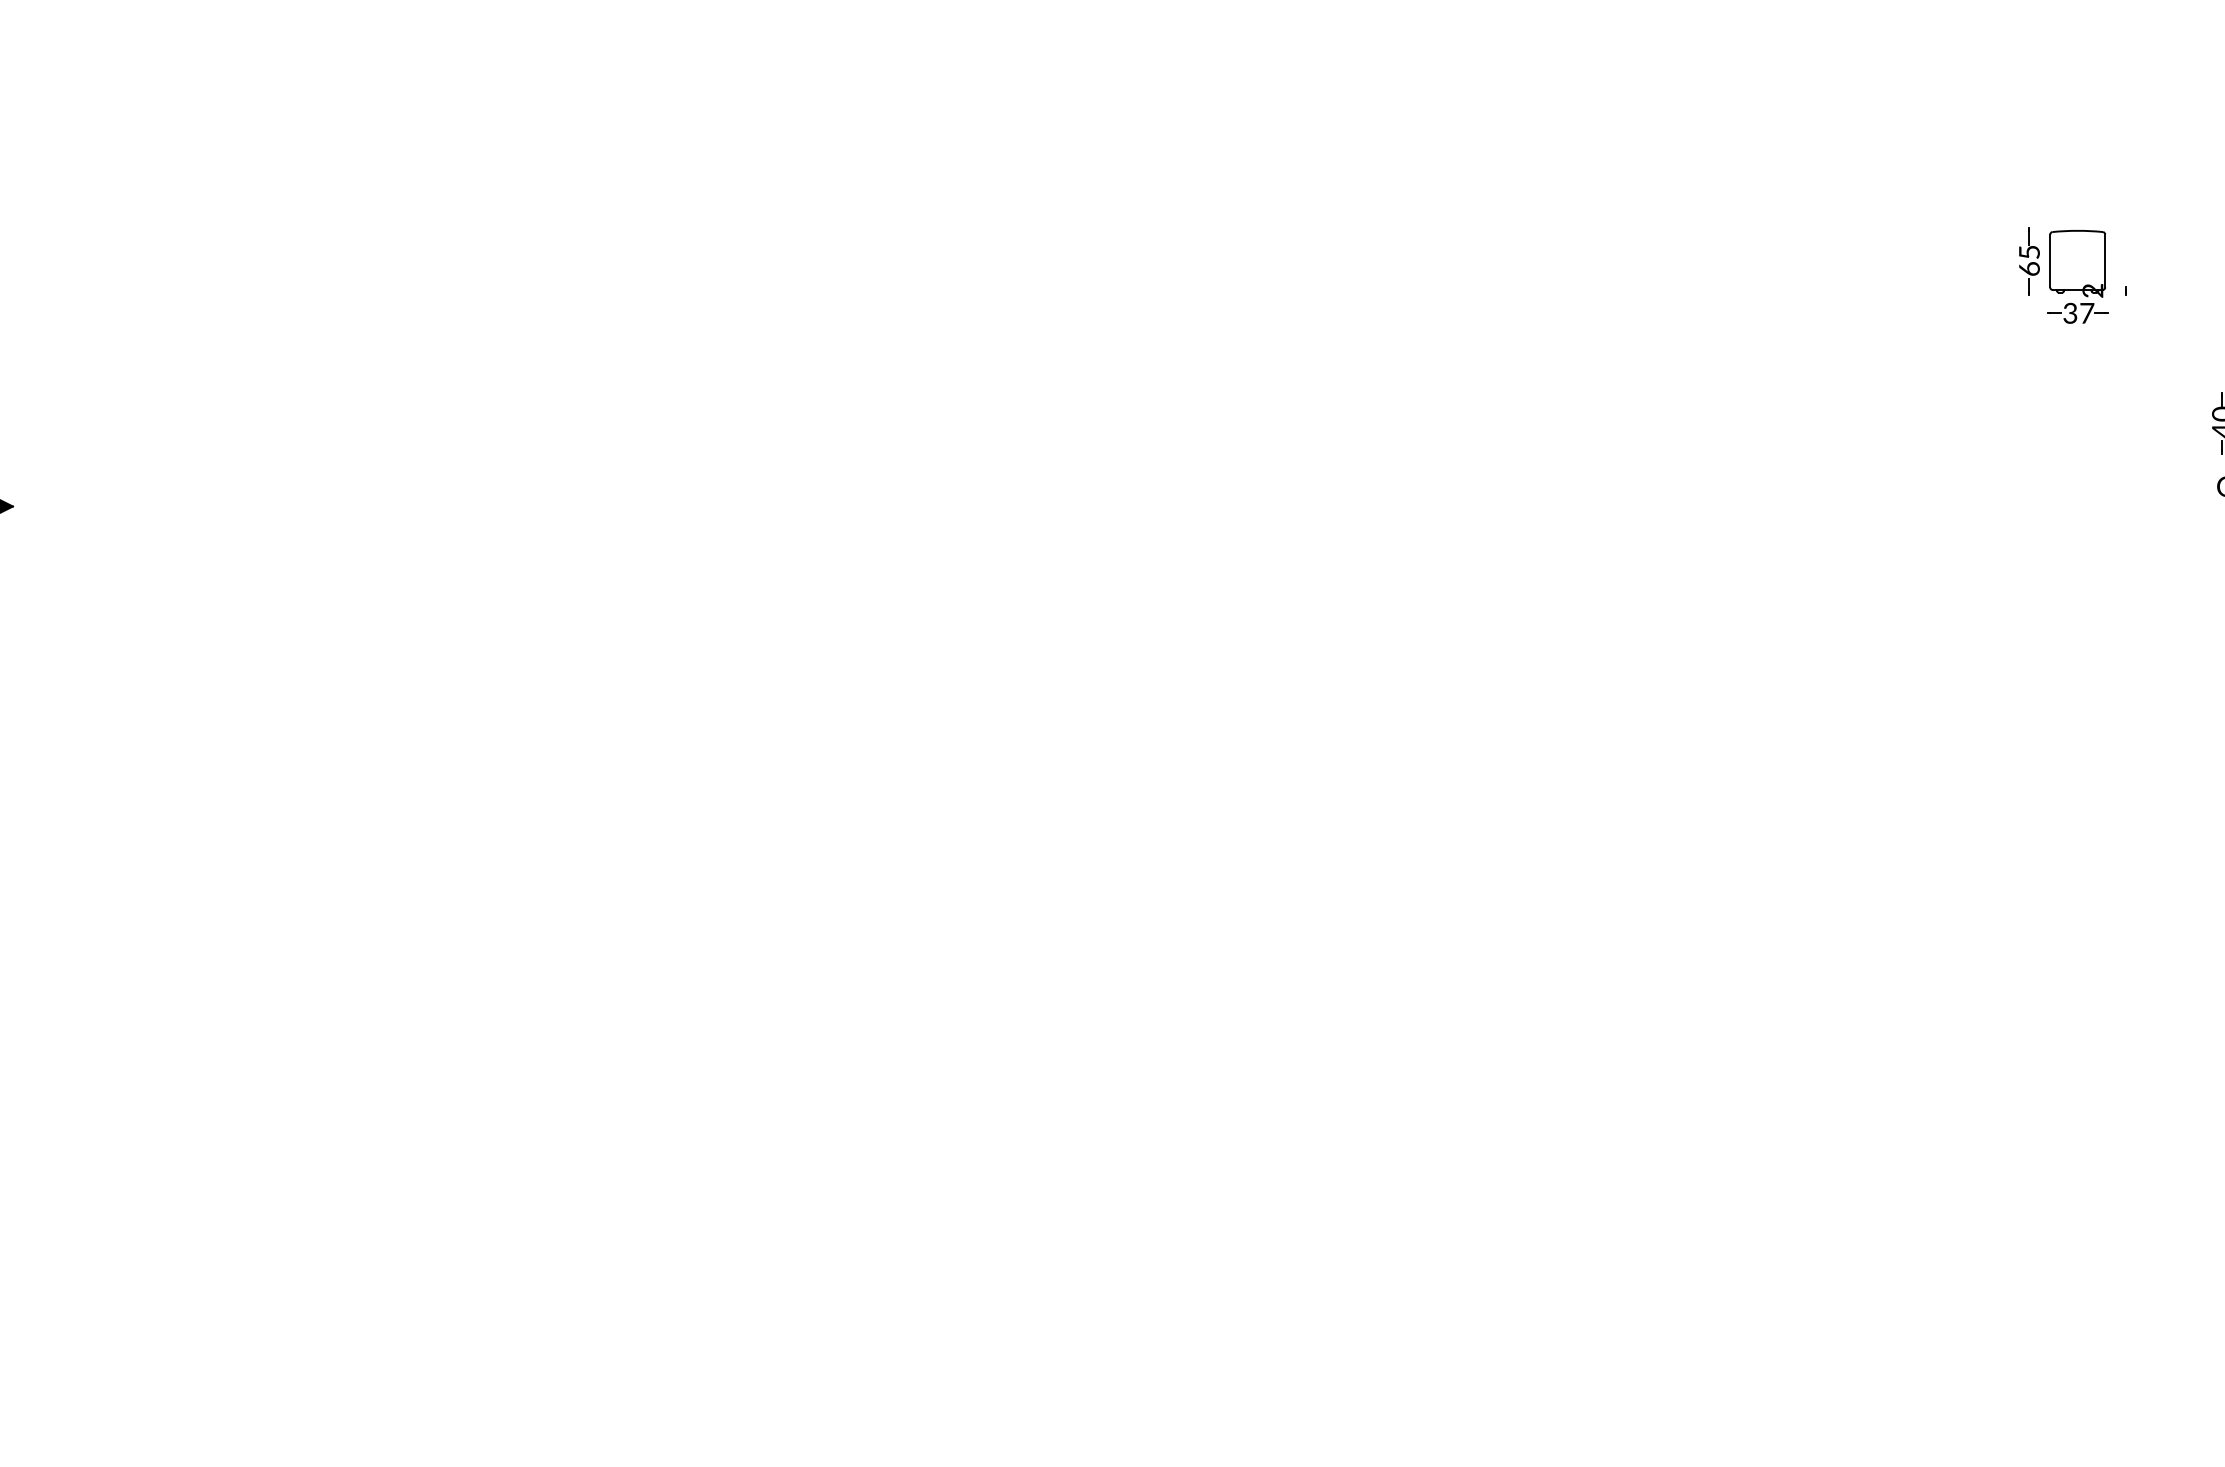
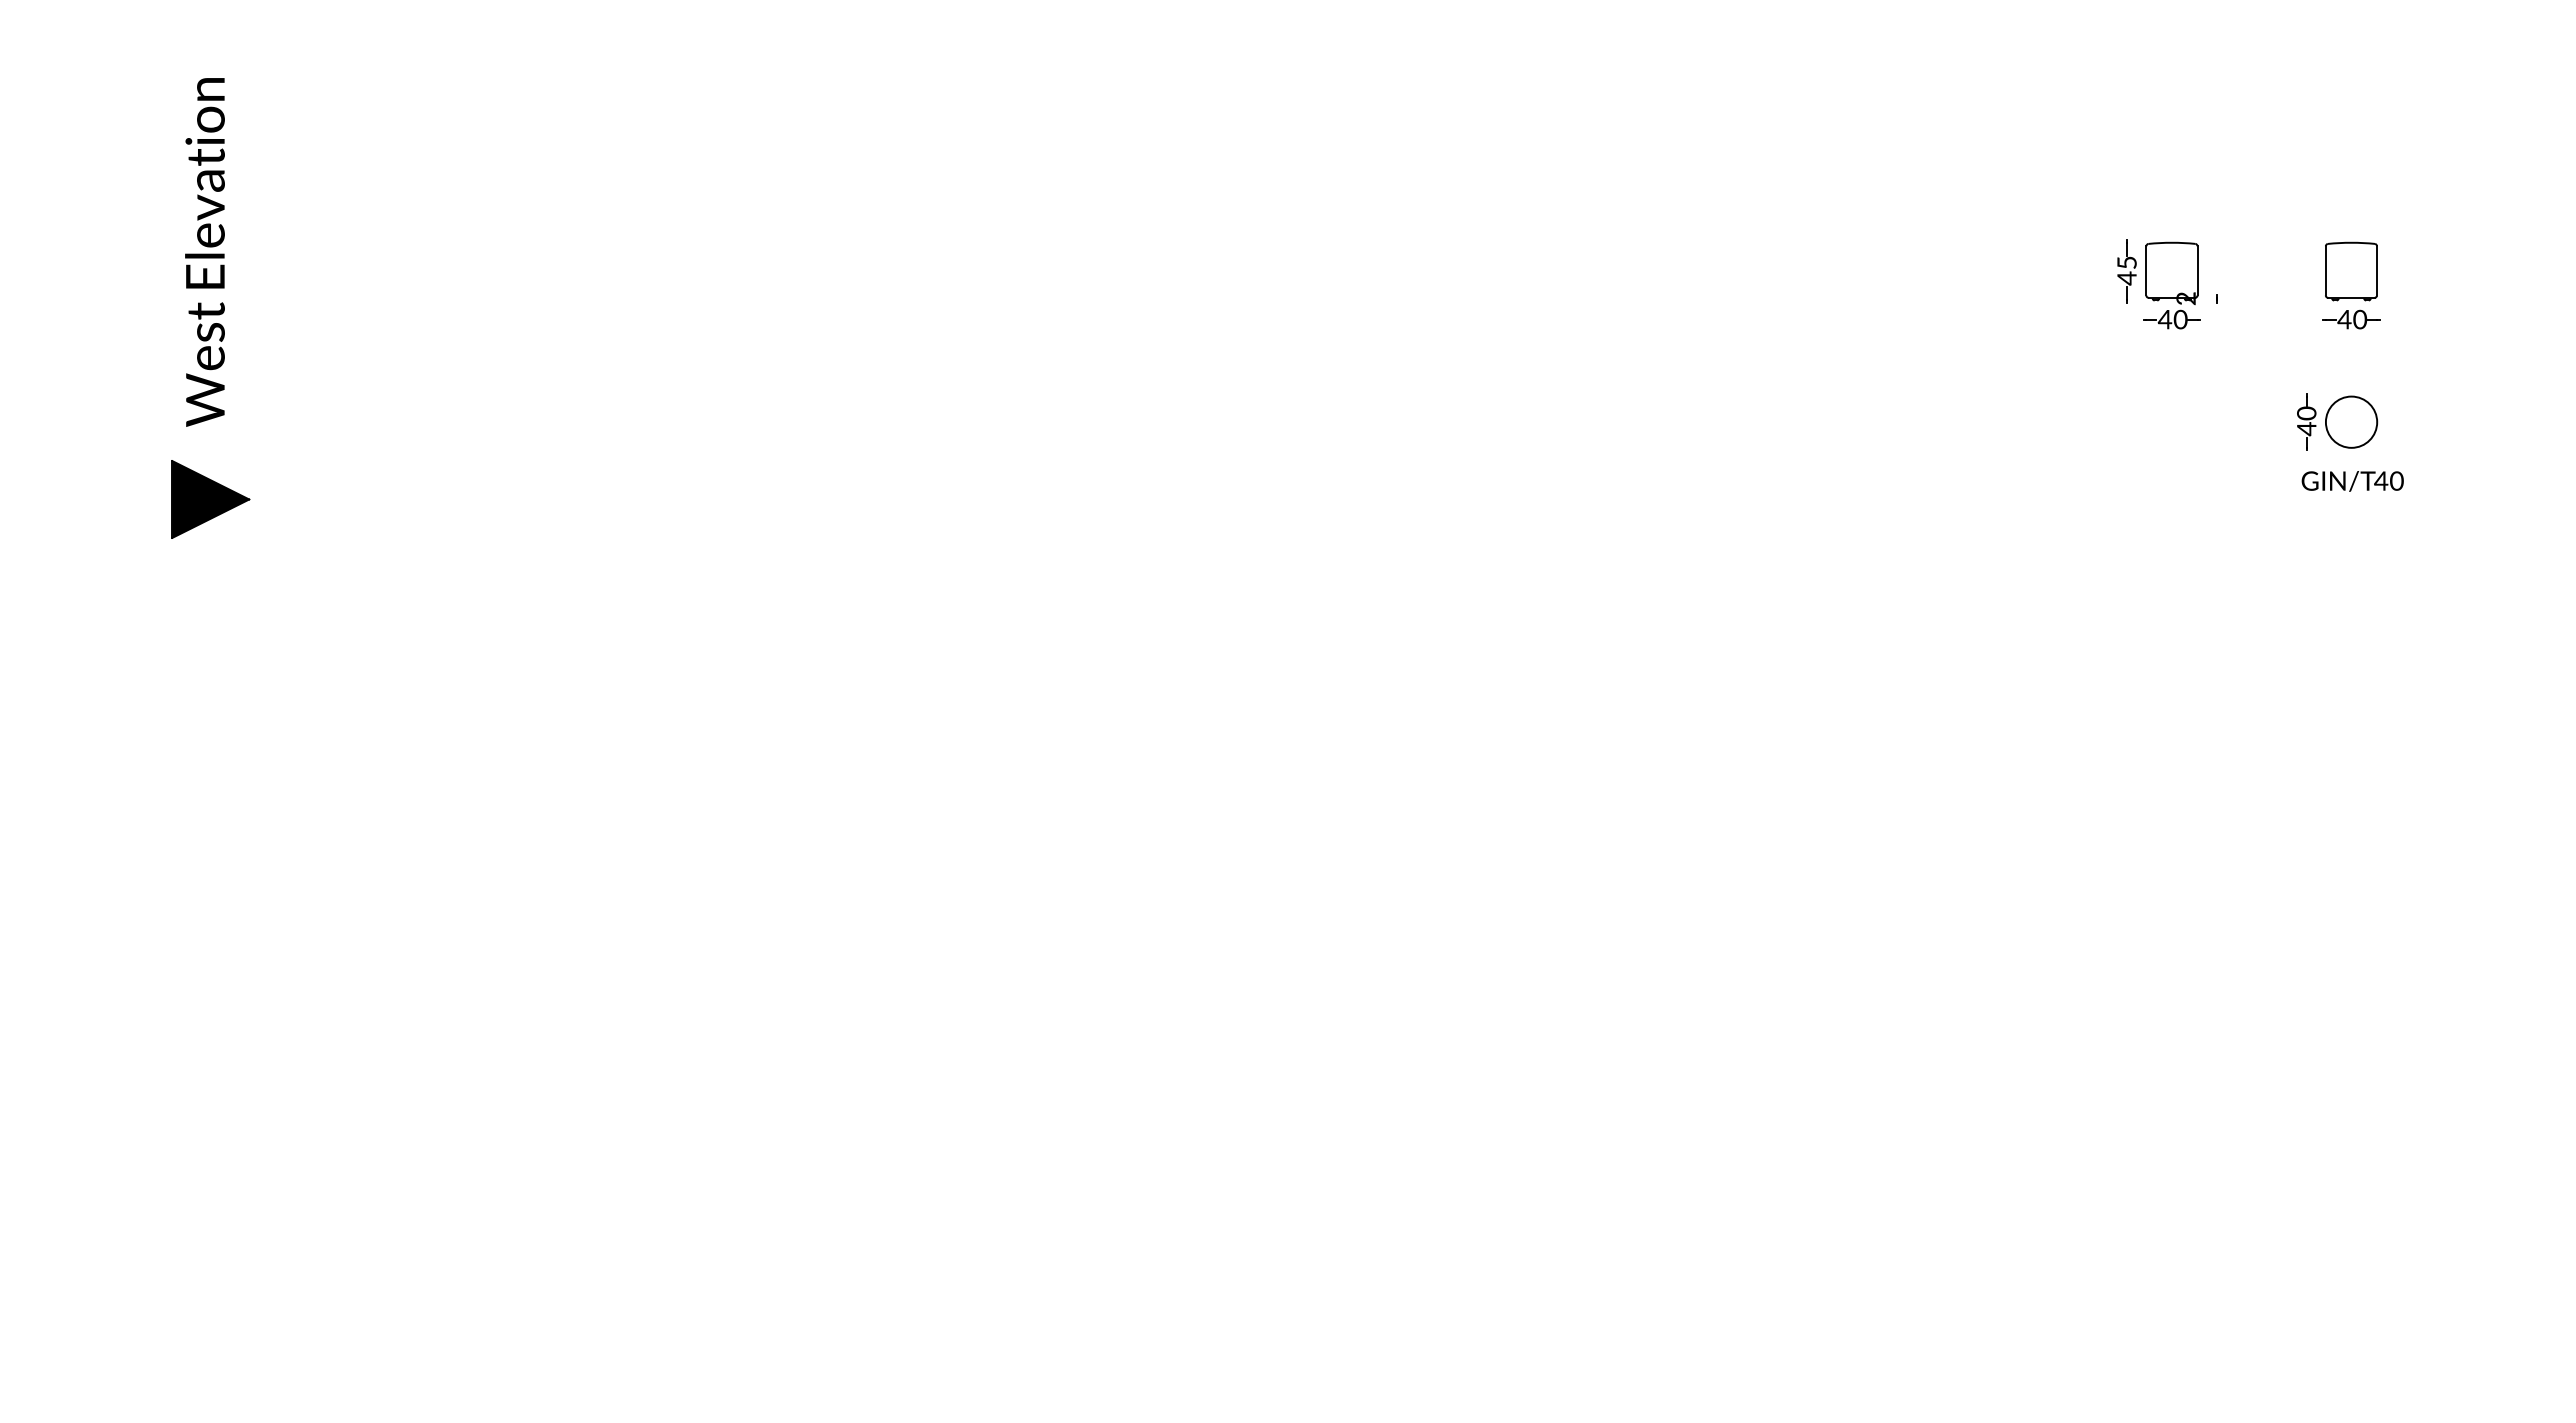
text: (2028, 269) -> (2126, 278), 65 -> 45
text: (2078, 313) -> (2172, 319), 37 -> 40

